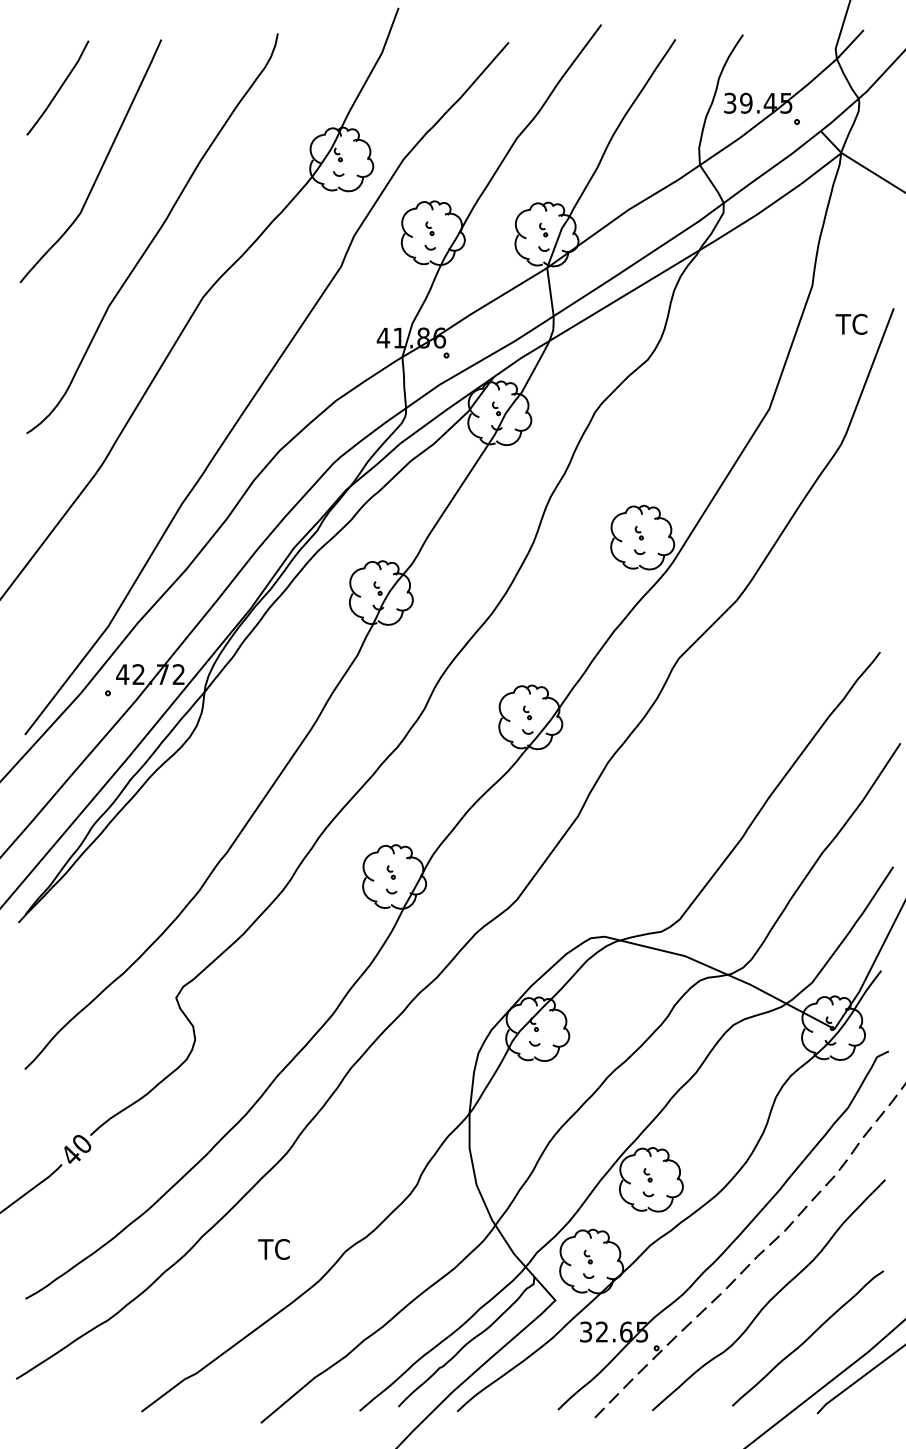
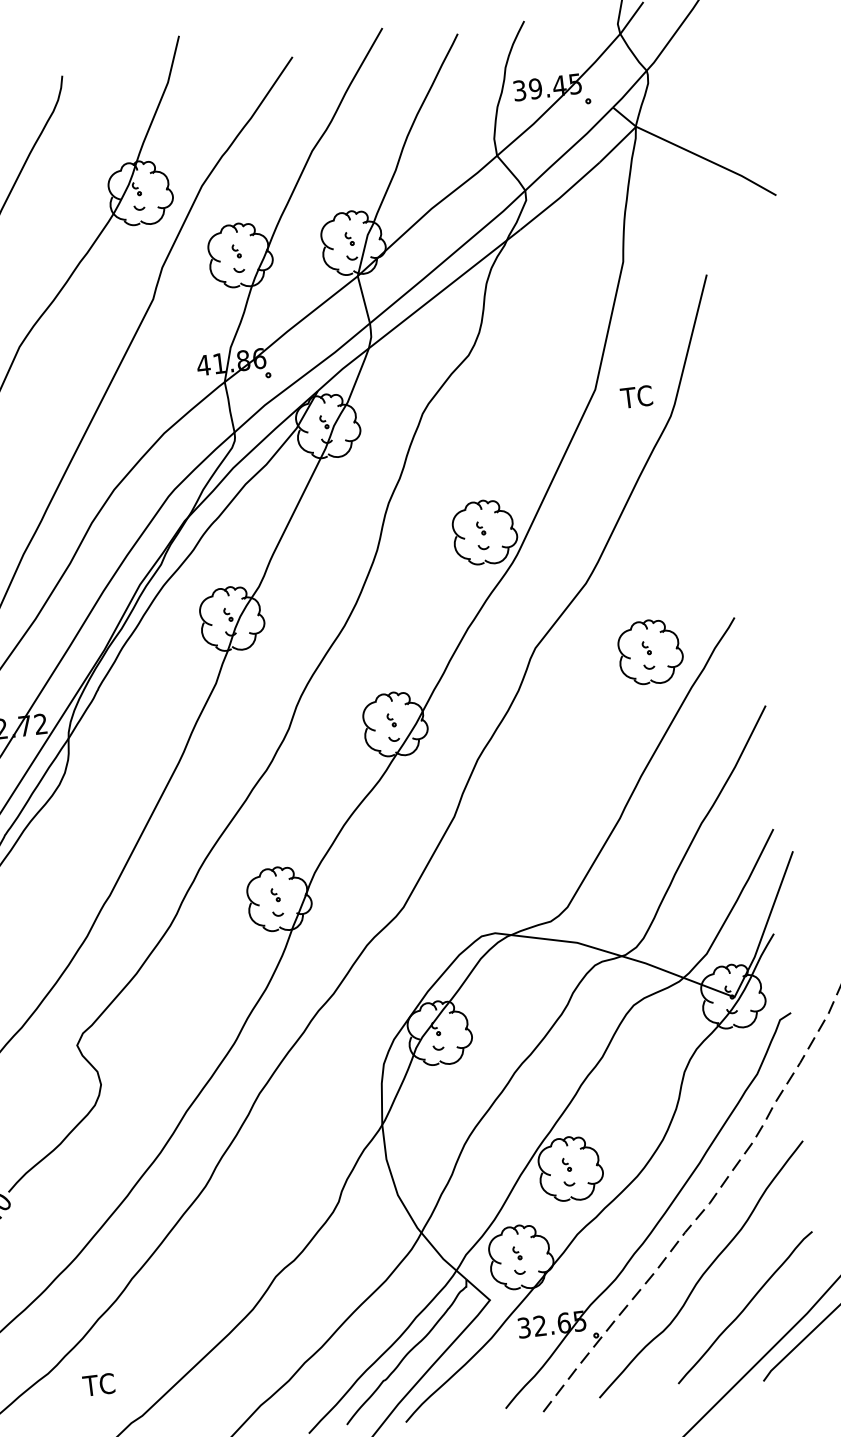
text: (851, 323) -> (636, 396), moved
part: (792, 676) -> (650, 652), added
text: (273, 1249) -> (98, 1384), moved

